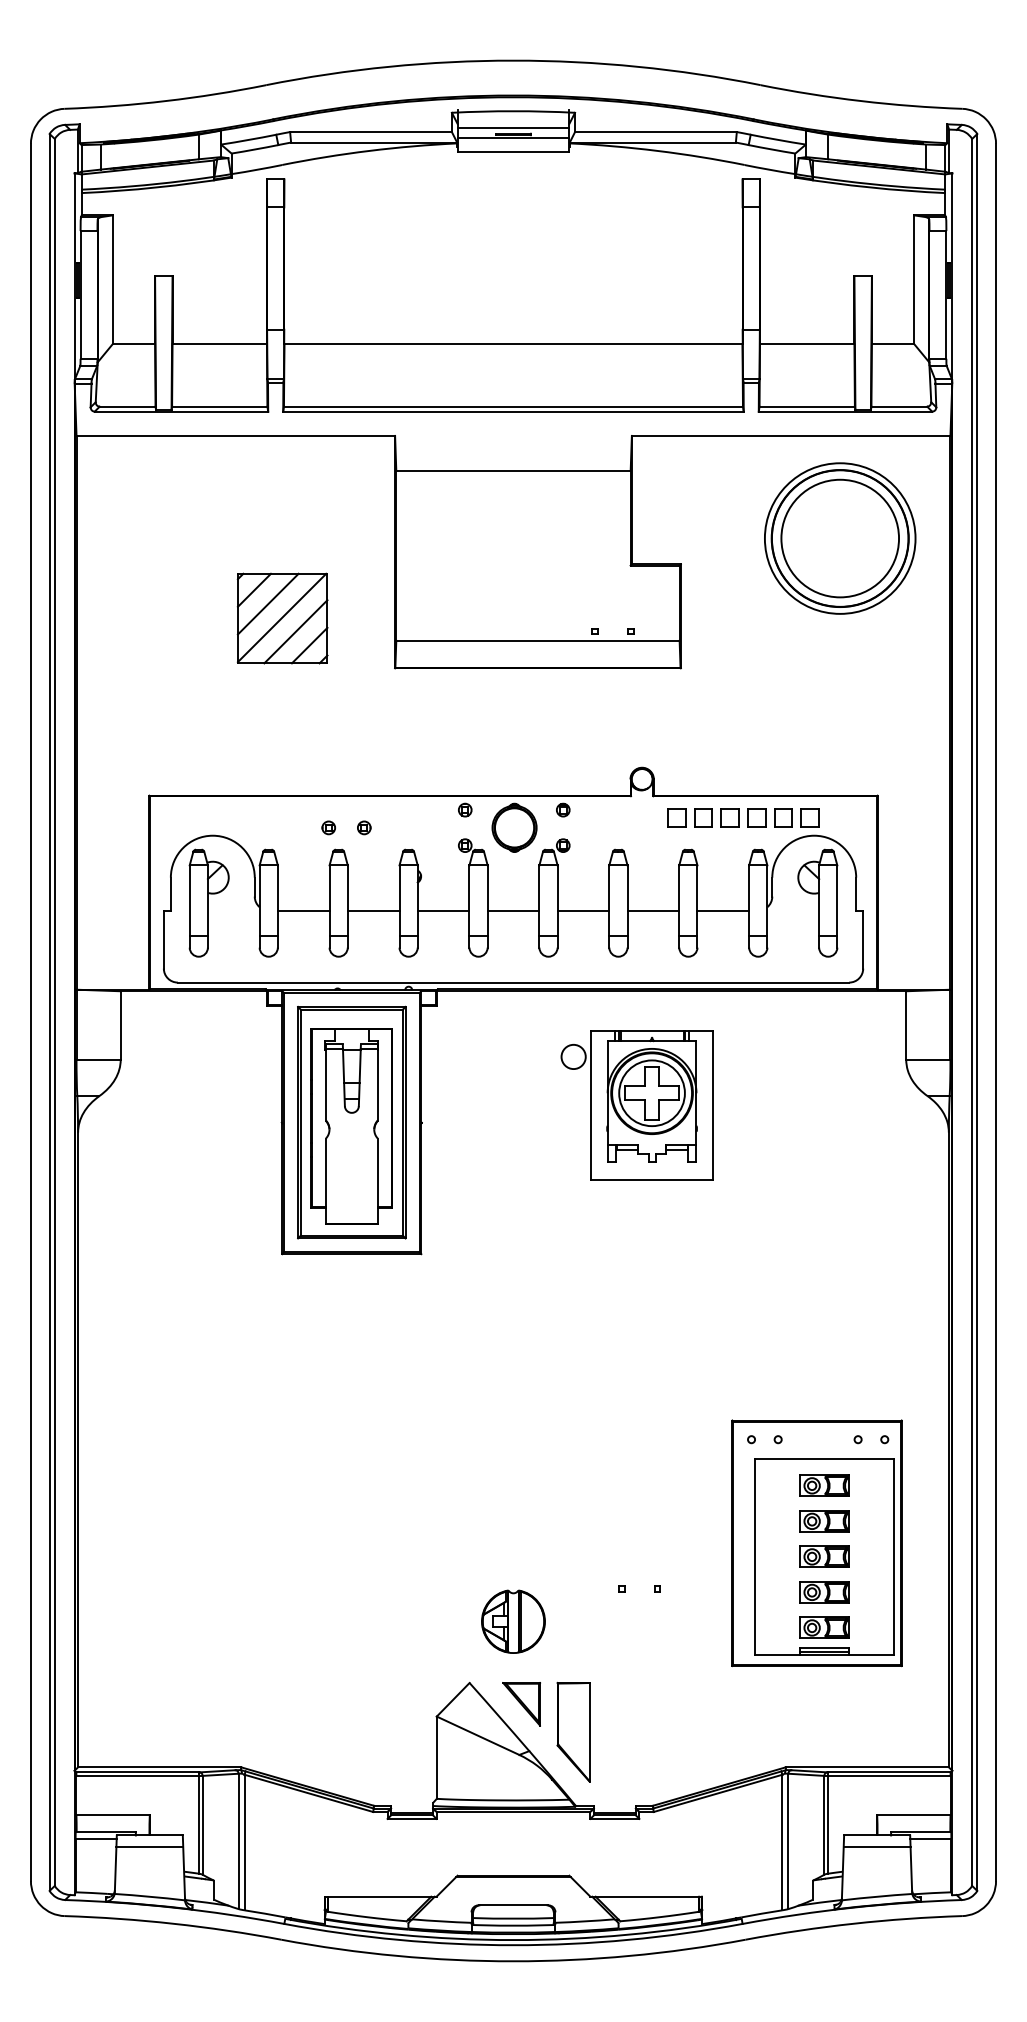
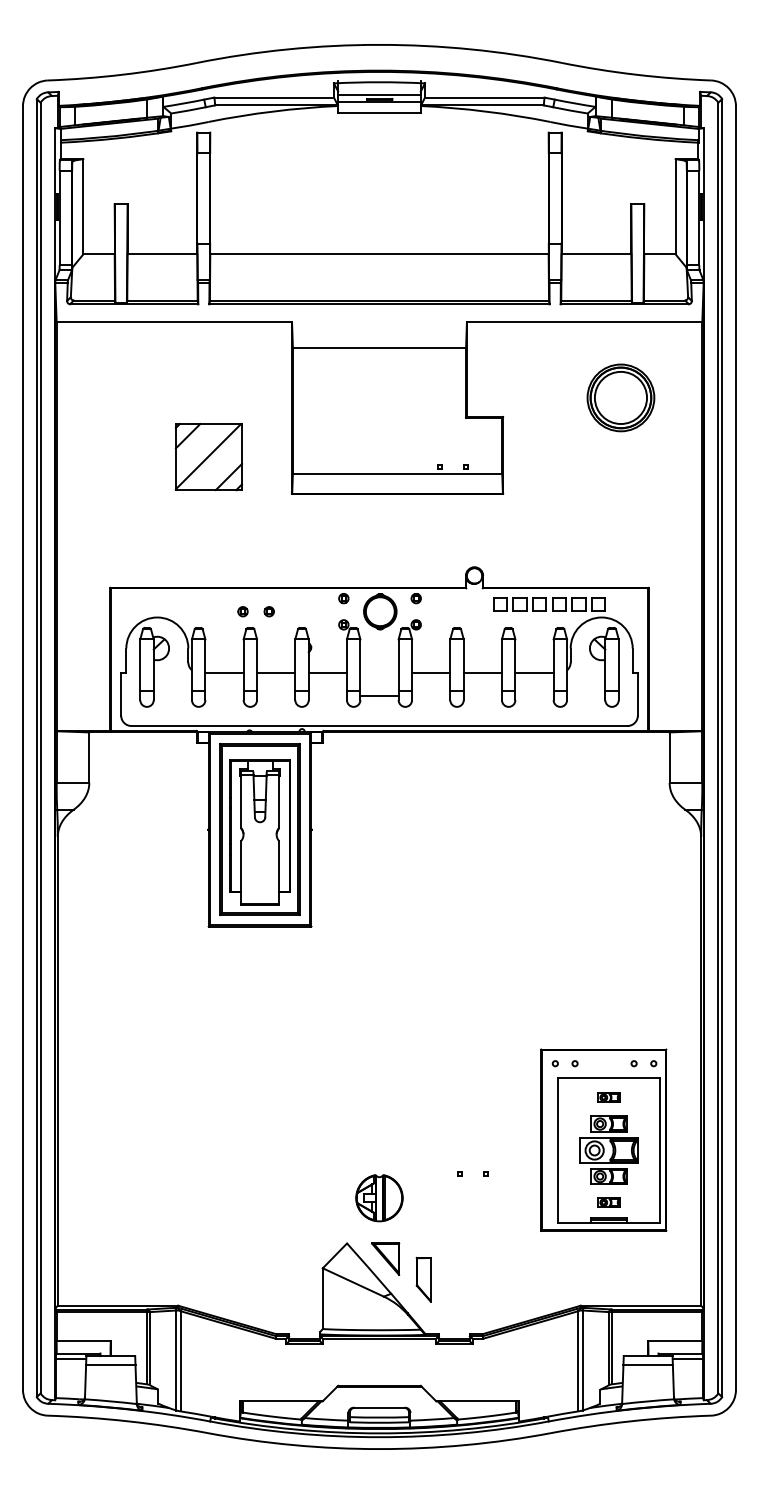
part: (840, 538) -> (621, 397), size x0.6
line: (267, 603) -> (197, 445), removed
line: (295, 631) -> (218, 466), removed
line: (513, 910) -> (379, 696), moved
part: (636, 1105) -> (470, 816), removed
part: (824, 1485) -> (609, 1097), size x0.6
part: (824, 1556) -> (609, 1150), size x1.6
part: (824, 1627) -> (609, 1202), size x0.6
part: (573, 1731) -> (423, 1279), size x0.6

